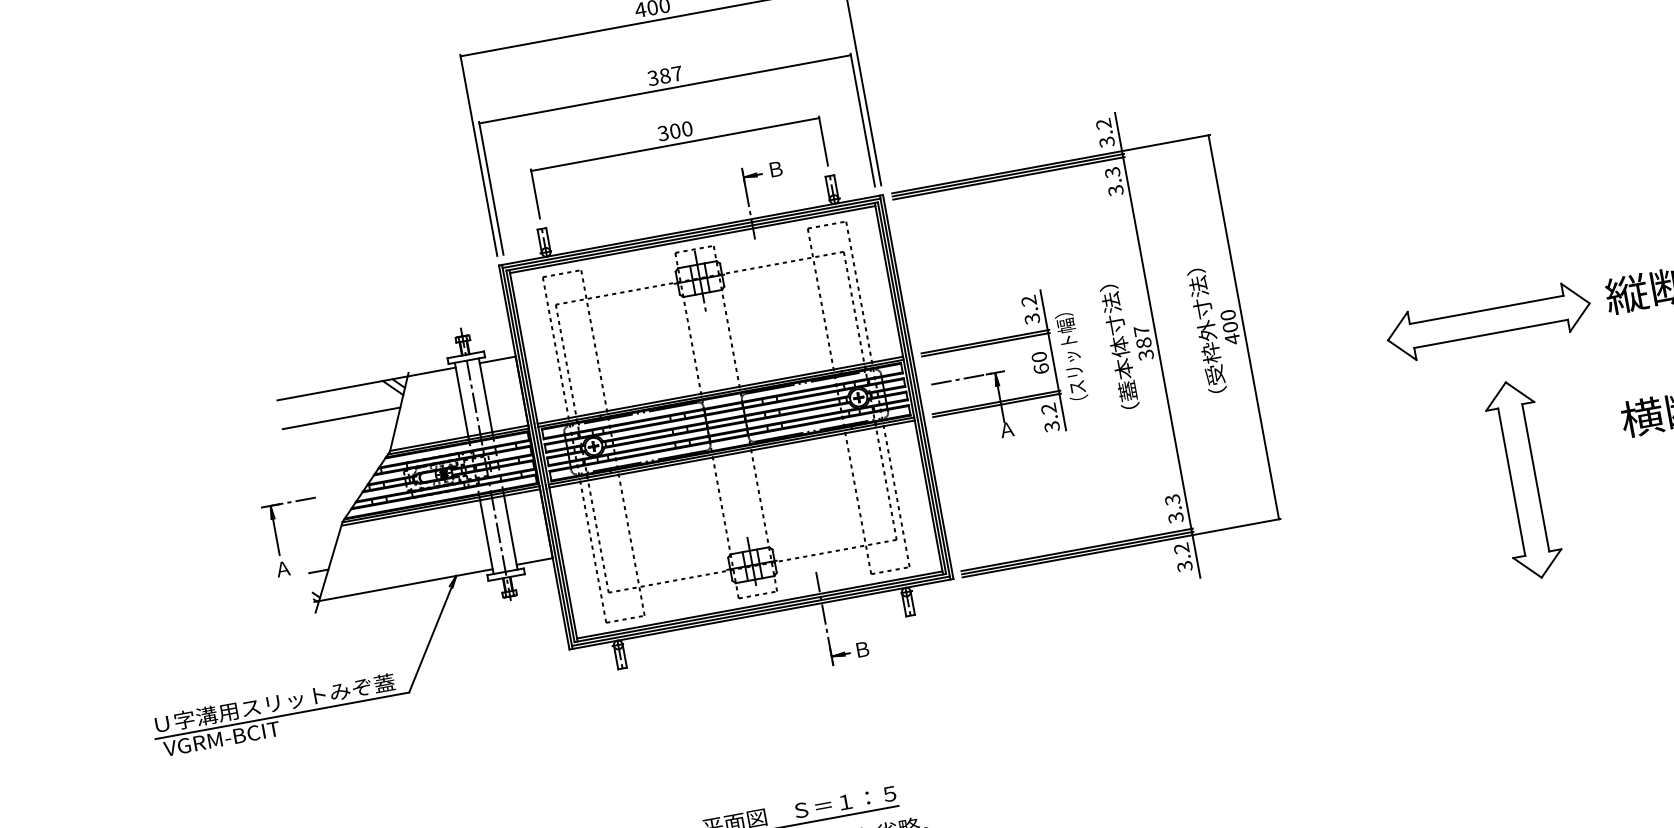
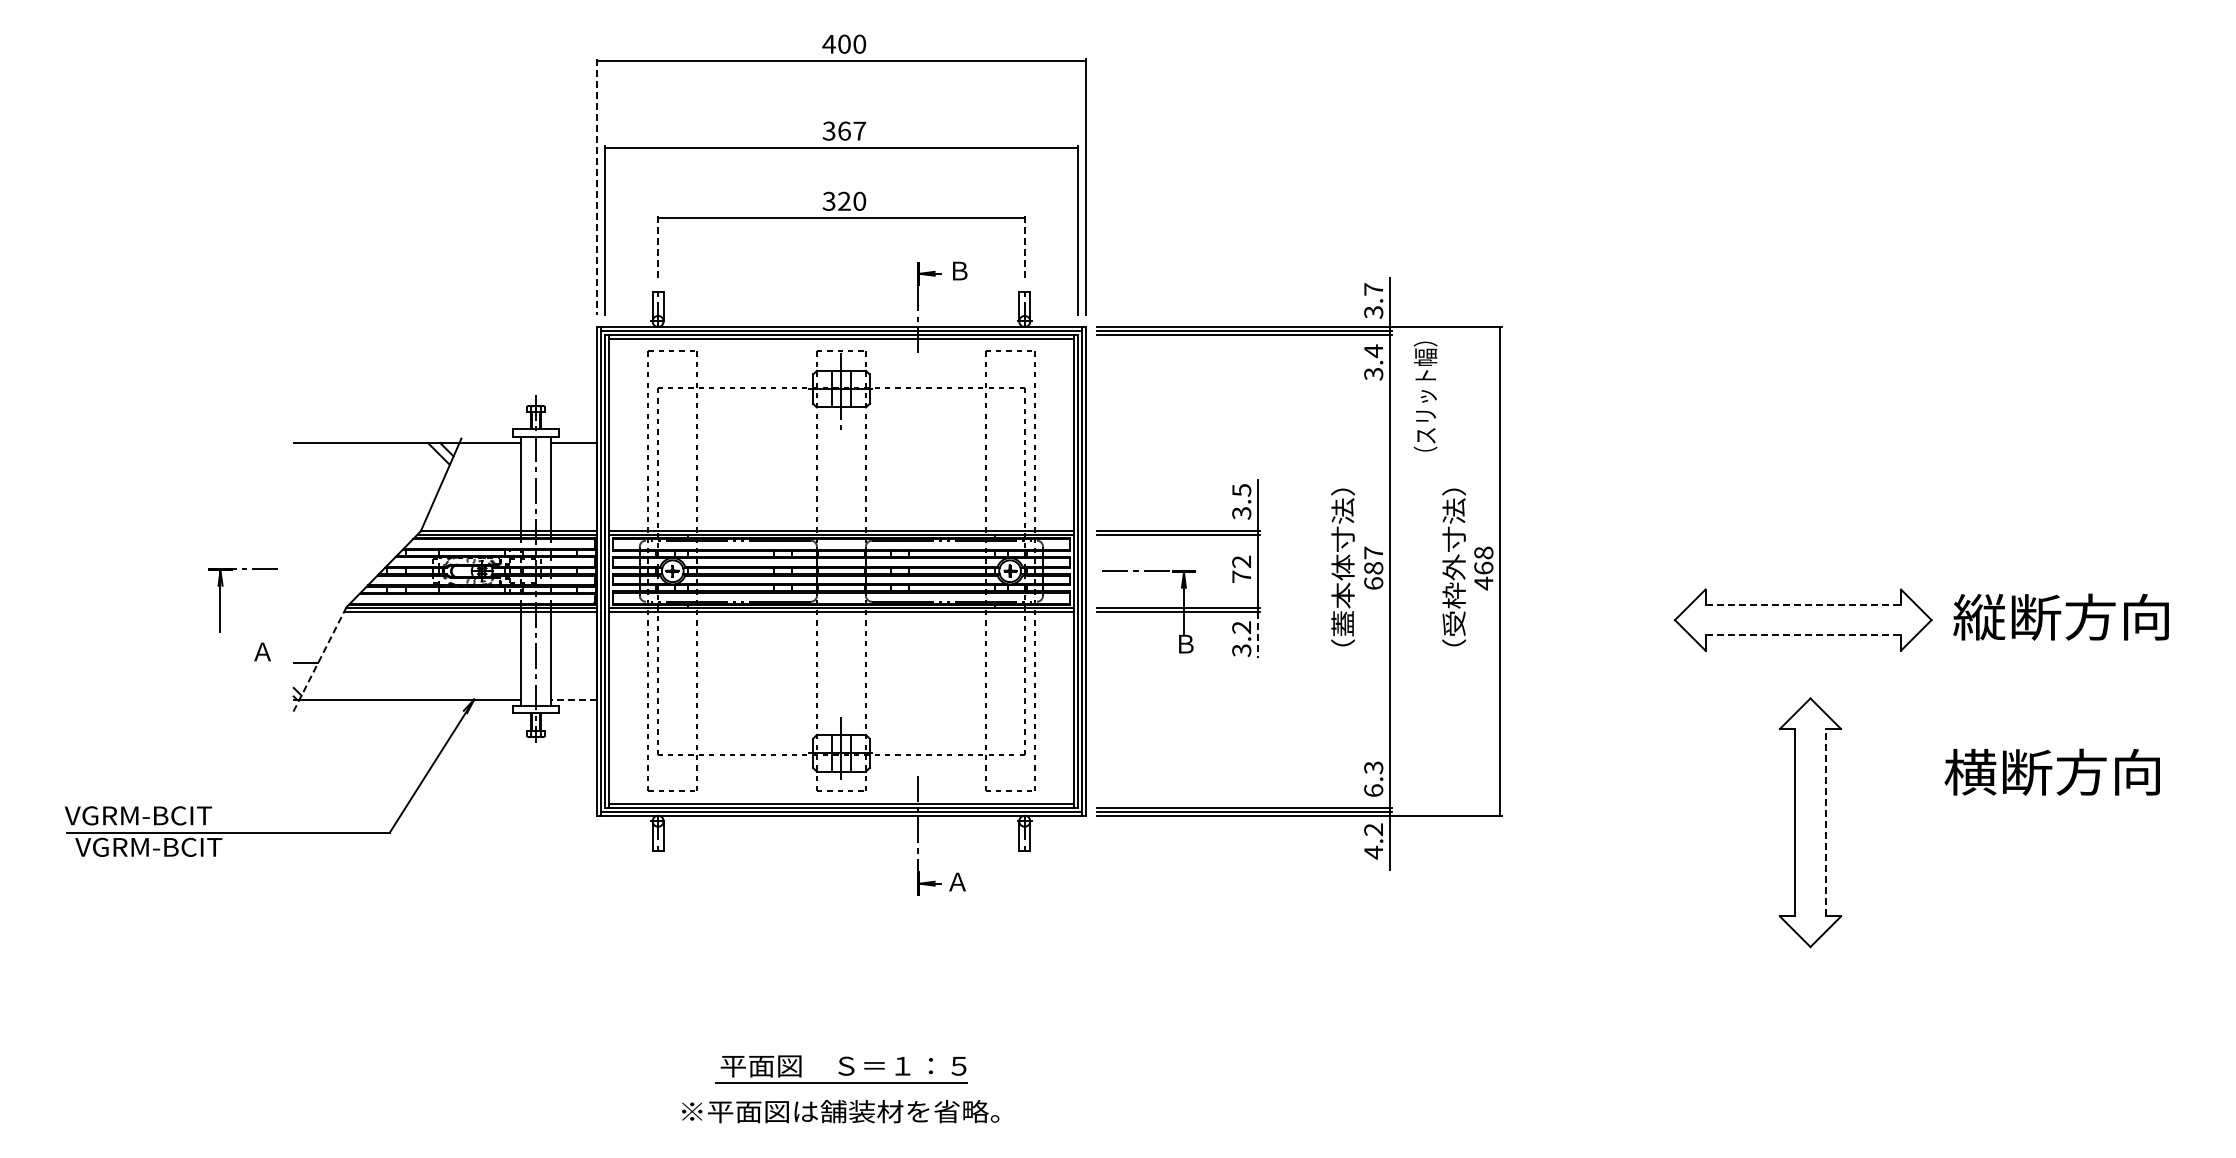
text: (665, 75) -> (844, 130), 387 -> 367
text: (1103, 124) -> (1373, 289), 3.2 -> 3.7
text: (675, 131) -> (844, 201), 300 -> 320
line: (823, 141) -> (1024, 247), solid -> dashed
line: (479, 155) -> (597, 186), solid -> dashed
text: (1112, 172) -> (1373, 351), 3.3 -> 3.4
line: (535, 194) -> (658, 247), solid -> dashed
text: (1028, 301) -> (1241, 490), 3.2 -> 3.5
line: (1486, 309) -> (1803, 604), solid -> dashed
text: (1229, 321) -> (1483, 560), 400 -> 468
line: (1491, 333) -> (1803, 635), solid -> dashed
text: (1145, 355) -> (1373, 583), 387 -> 687
text: (1071, 356) -> (1425, 396), moved
text: (1040, 362) -> (1241, 568), 60 -> 72
line: (1063, 412) -> (1258, 635), solid -> dashed
line: (341, 418) -> (368, 479), removed
text: (1006, 429) -> (1185, 643), Ａ -> Ｂ
line: (1535, 477) -> (1825, 822), solid -> dashed
text: (1175, 517) -> (1373, 790), 3.3 -> 6.3
part: (275, 530) -> (220, 600), moved
line: (535, 561) -> (574, 699), solid -> dashed
text: (1184, 566) -> (1373, 852), 3.2 -> 4.2
line: (329, 567) -> (319, 660), solid -> dashed
text: (862, 649) -> (957, 881), Ｂ -> Ａ
text: (272, 703) -> (219, 815), Ｕ字溝用スリットみぞ蓋 -> VGRM-BCIT

